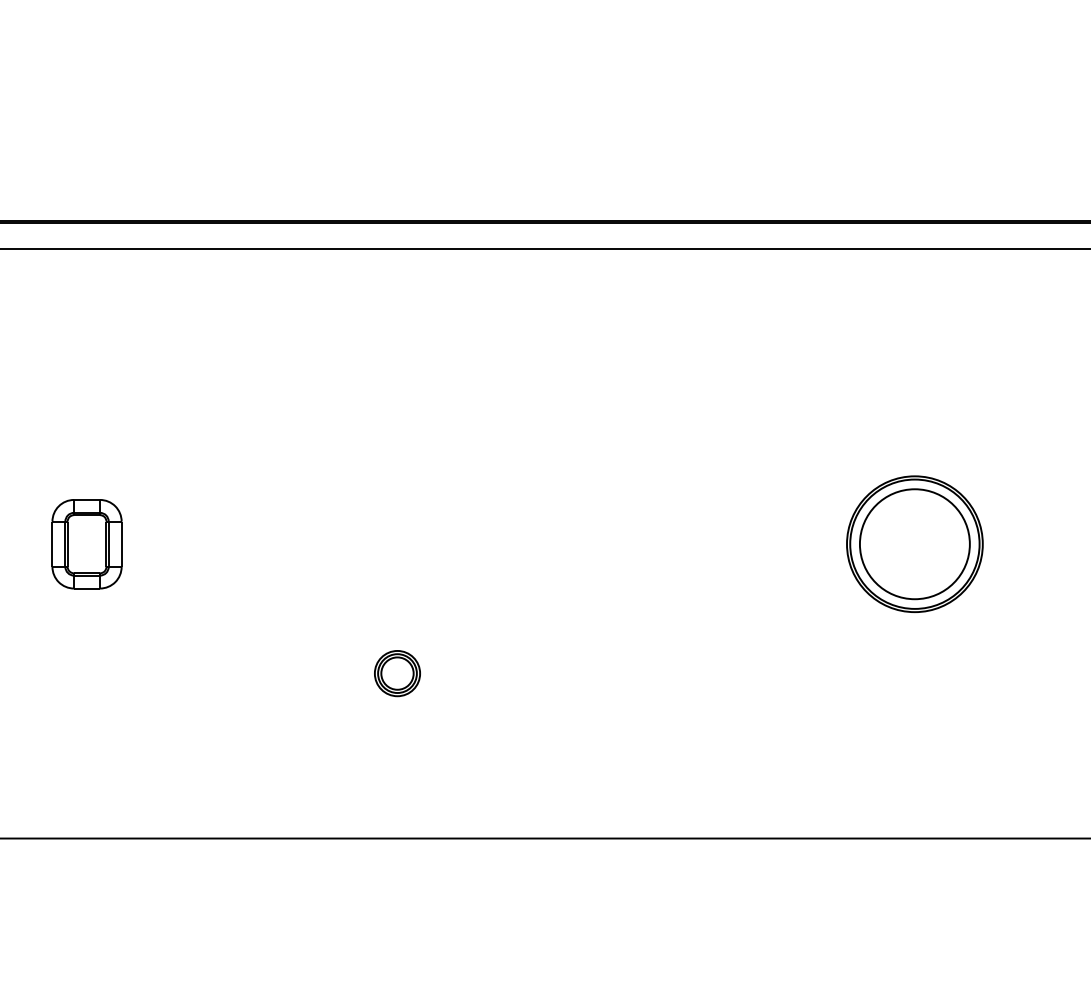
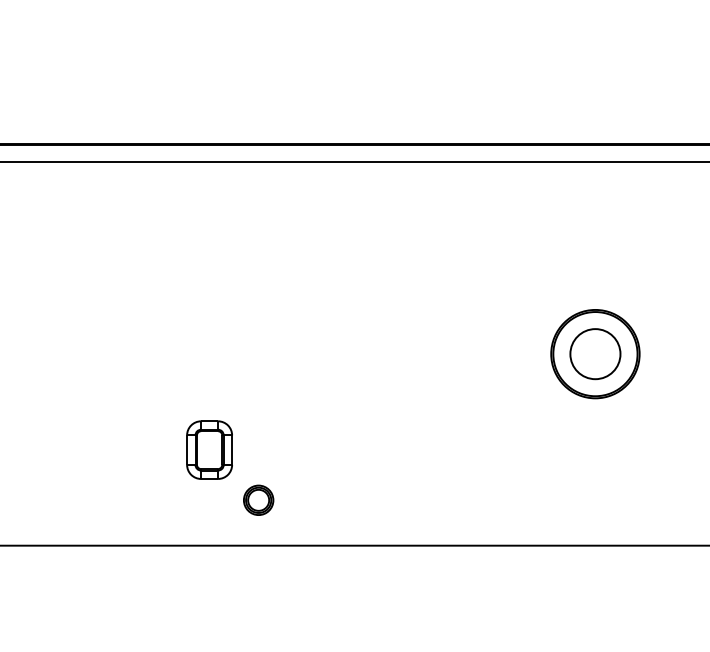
part: (86, 543) -> (209, 449), moved
circle: (915, 543) -> (595, 353), size x0.7
part: (397, 672) -> (258, 499), moved

